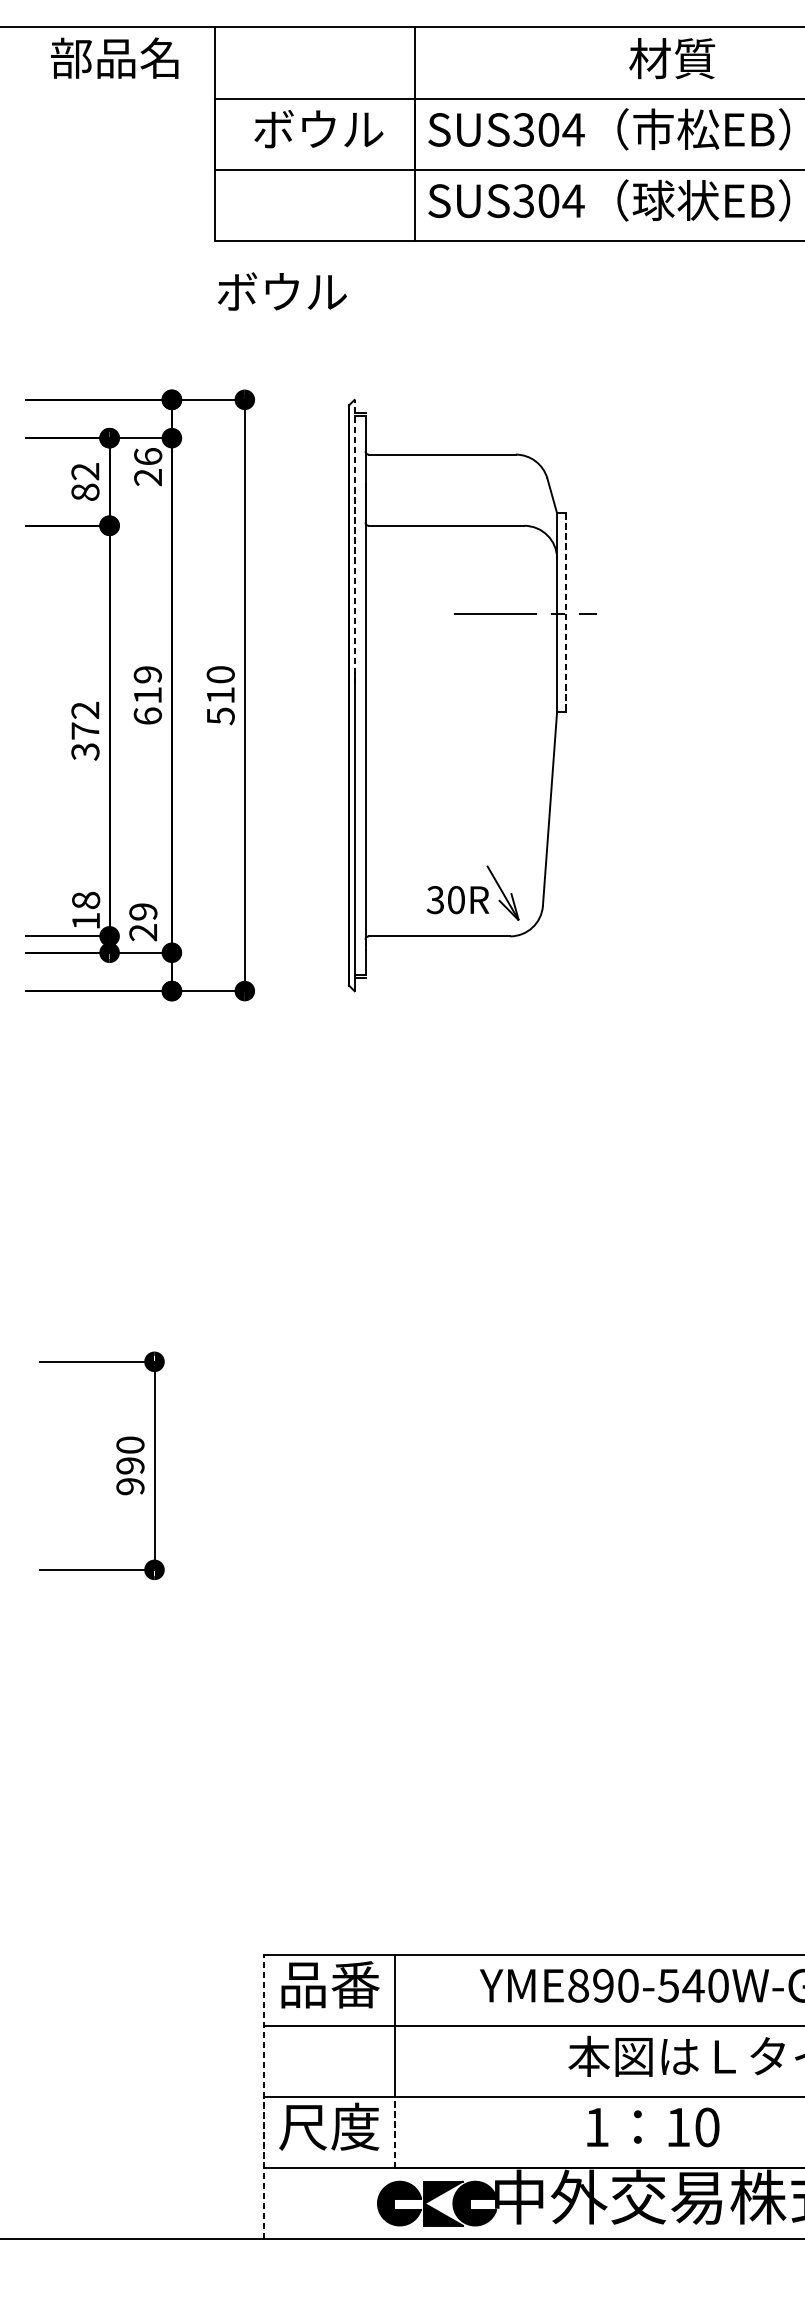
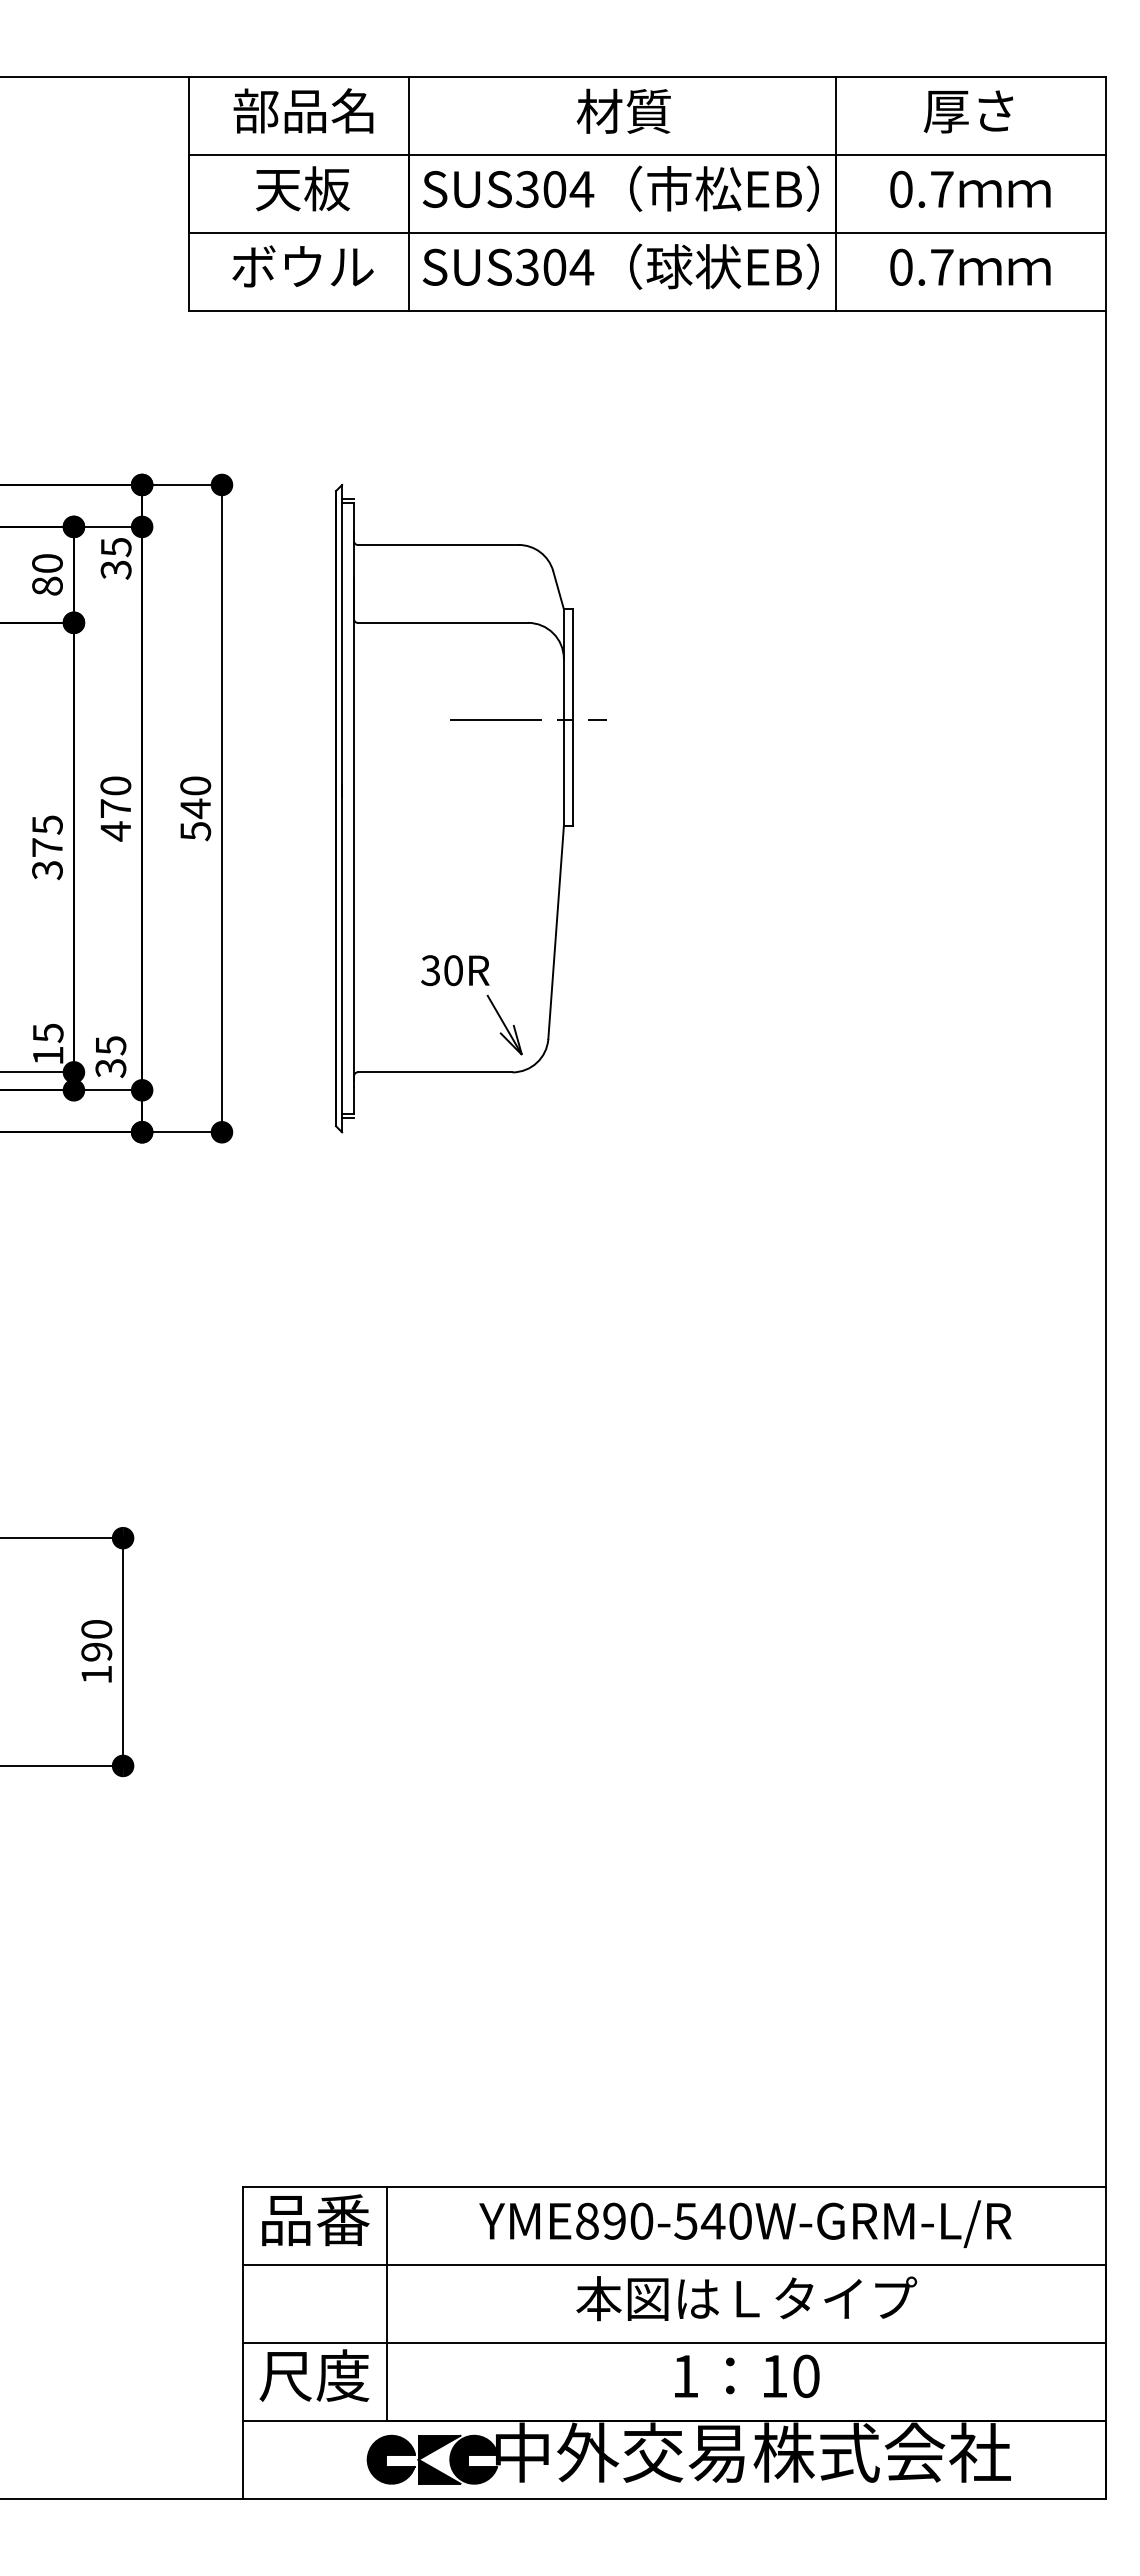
text: (114, 57) -> (303, 110), moved
text: (671, 57) -> (623, 110), moved
text: (318, 129) -> (302, 188), ボウル -> 天板
text: (281, 291) -> (302, 266), moved
text: (147, 467) -> (115, 558), 26 -> 35
text: (85, 471) -> (47, 563), 82 -> 80
line: (354, 541) -> (342, 640), dashed -> solid
line: (565, 613) -> (573, 718), dashed -> solid
text: (147, 695) -> (115, 808), 619 -> 470
text: (220, 695) -> (195, 808), 510 -> 540
text: (85, 709) -> (47, 824), 372 -> 375
text: (458, 899) -> (455, 970), moved
text: (85, 900) -> (47, 1033), 18 -> 15
text: (143, 922) -> (110, 1057), 29 -> 35
text: (130, 1486) -> (96, 1674), 990 -> 190
line: (263, 2096) -> (242, 2342), dashed -> solid
text: (653, 2126) -> (747, 2375), moved
line: (395, 2132) -> (386, 2381), dashed -> solid

